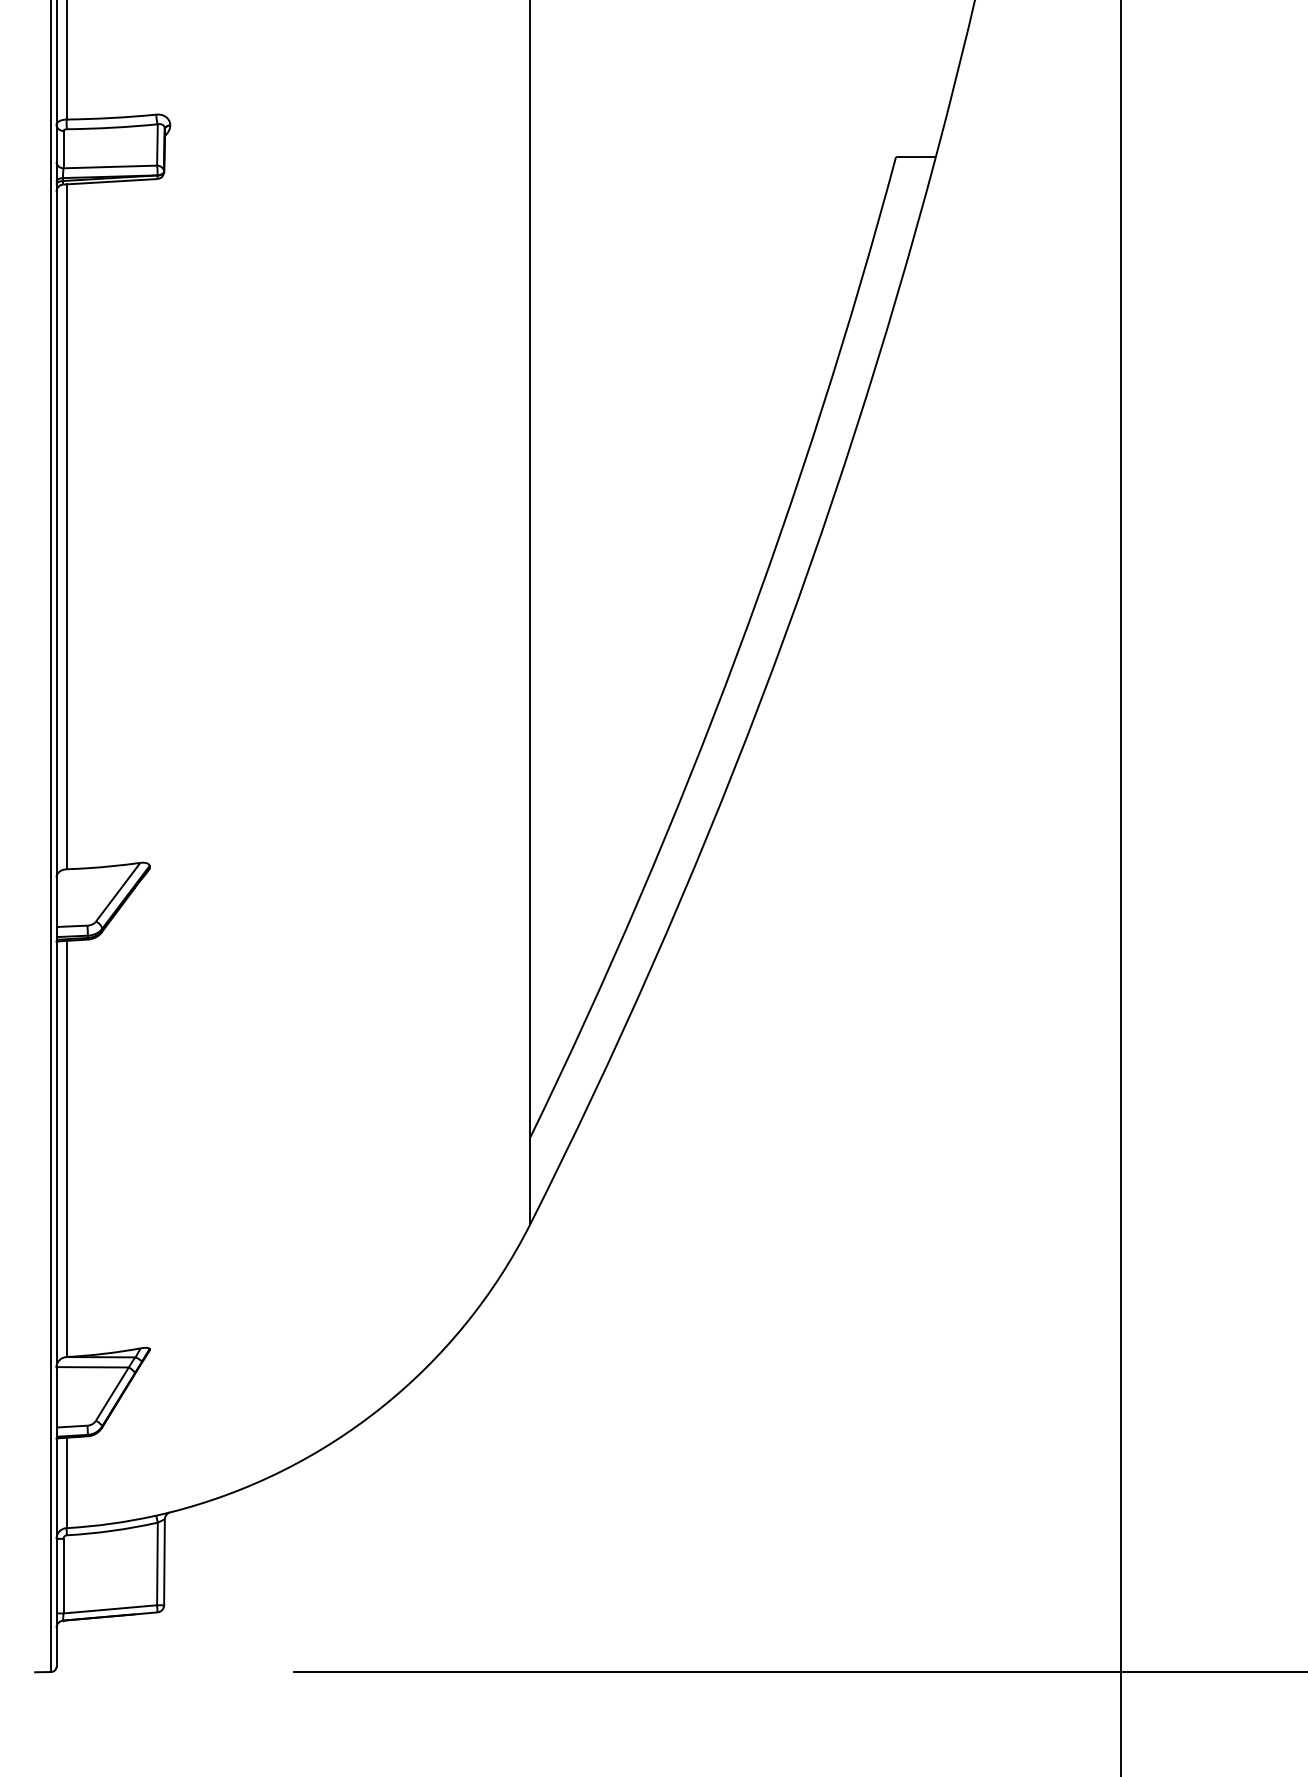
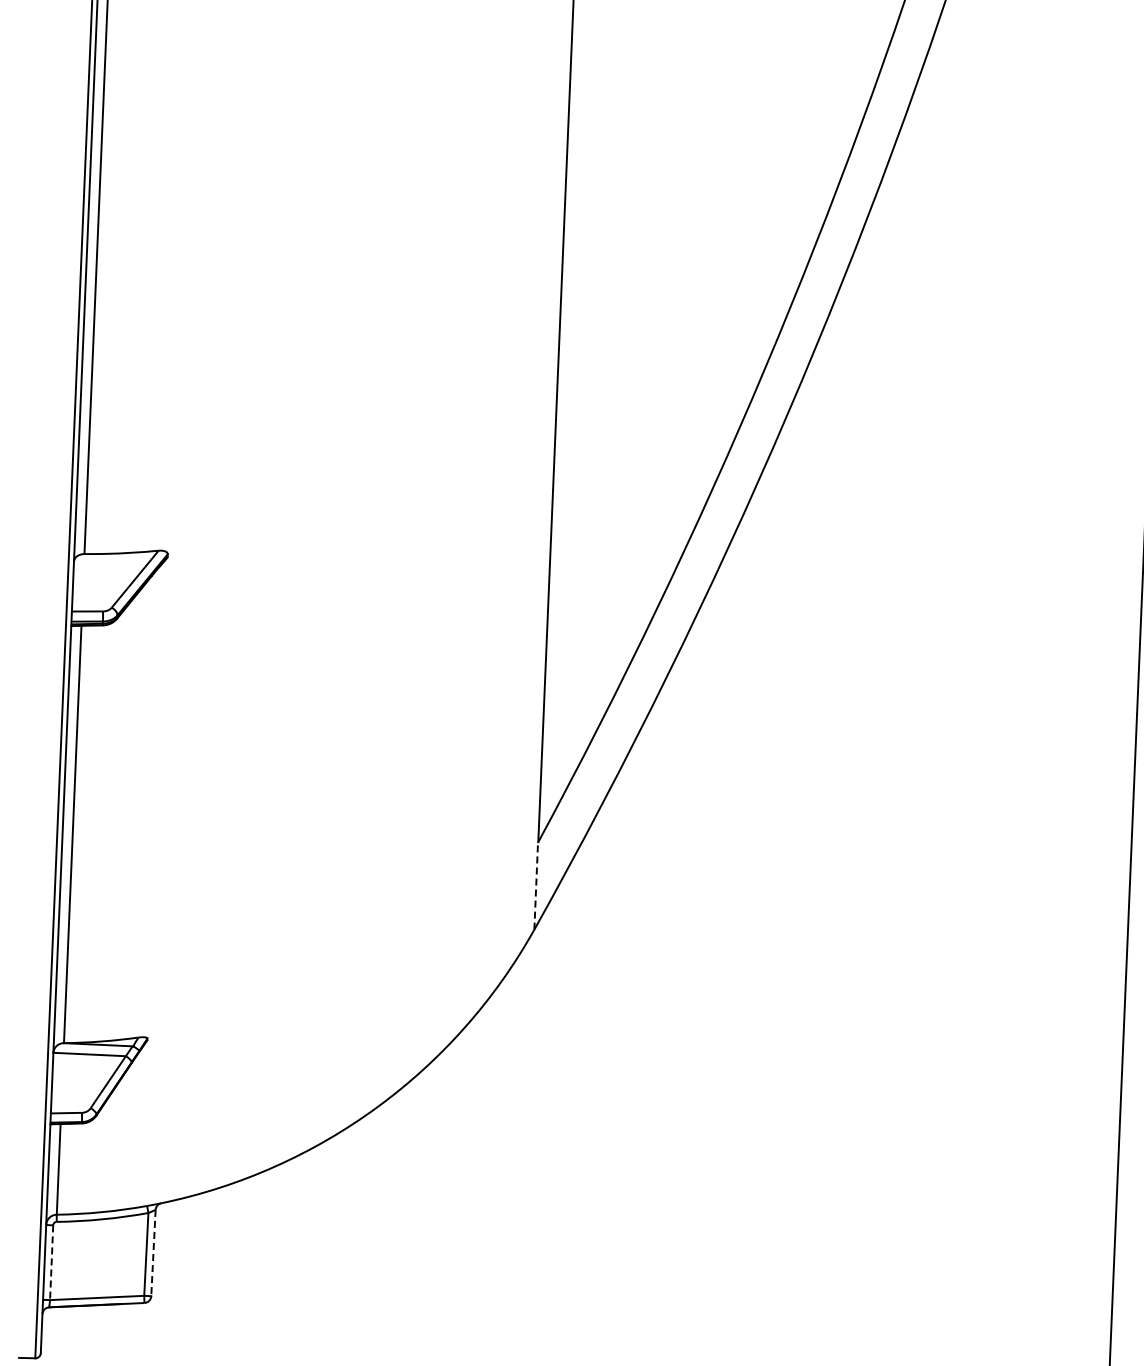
line: (530, 1180) -> (536, 885), solid -> dashed
line: (164, 1562) -> (153, 1253), solid -> dashed
line: (63, 1576) -> (51, 1263), solid -> dashed

